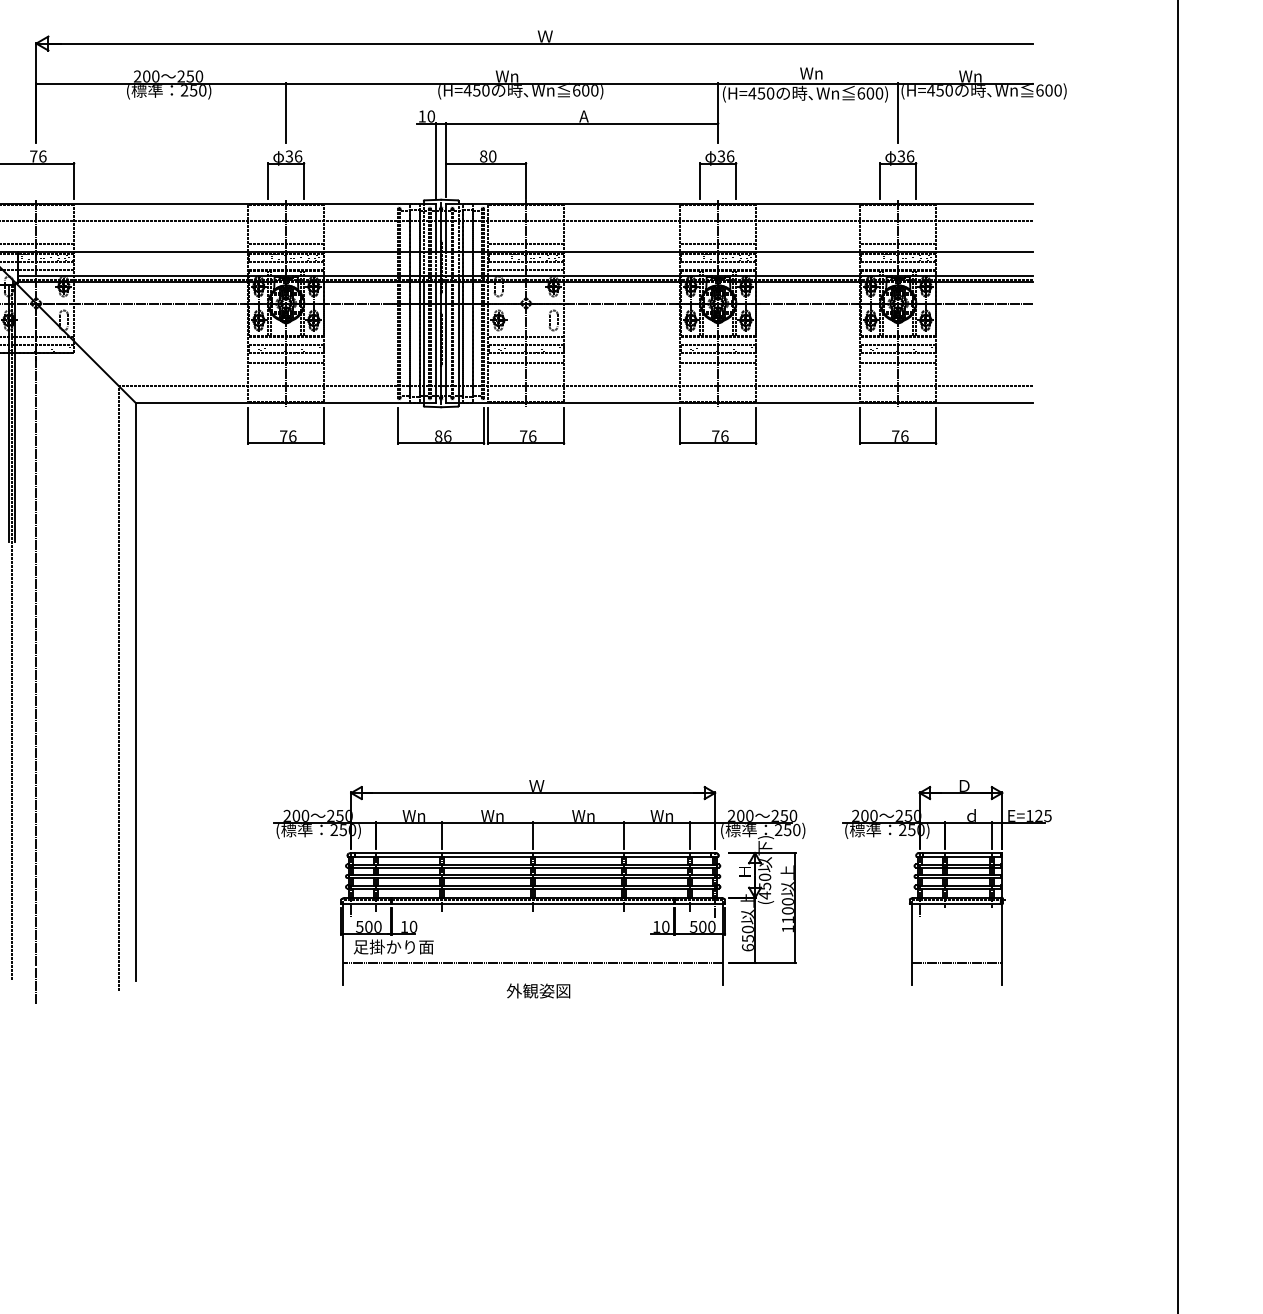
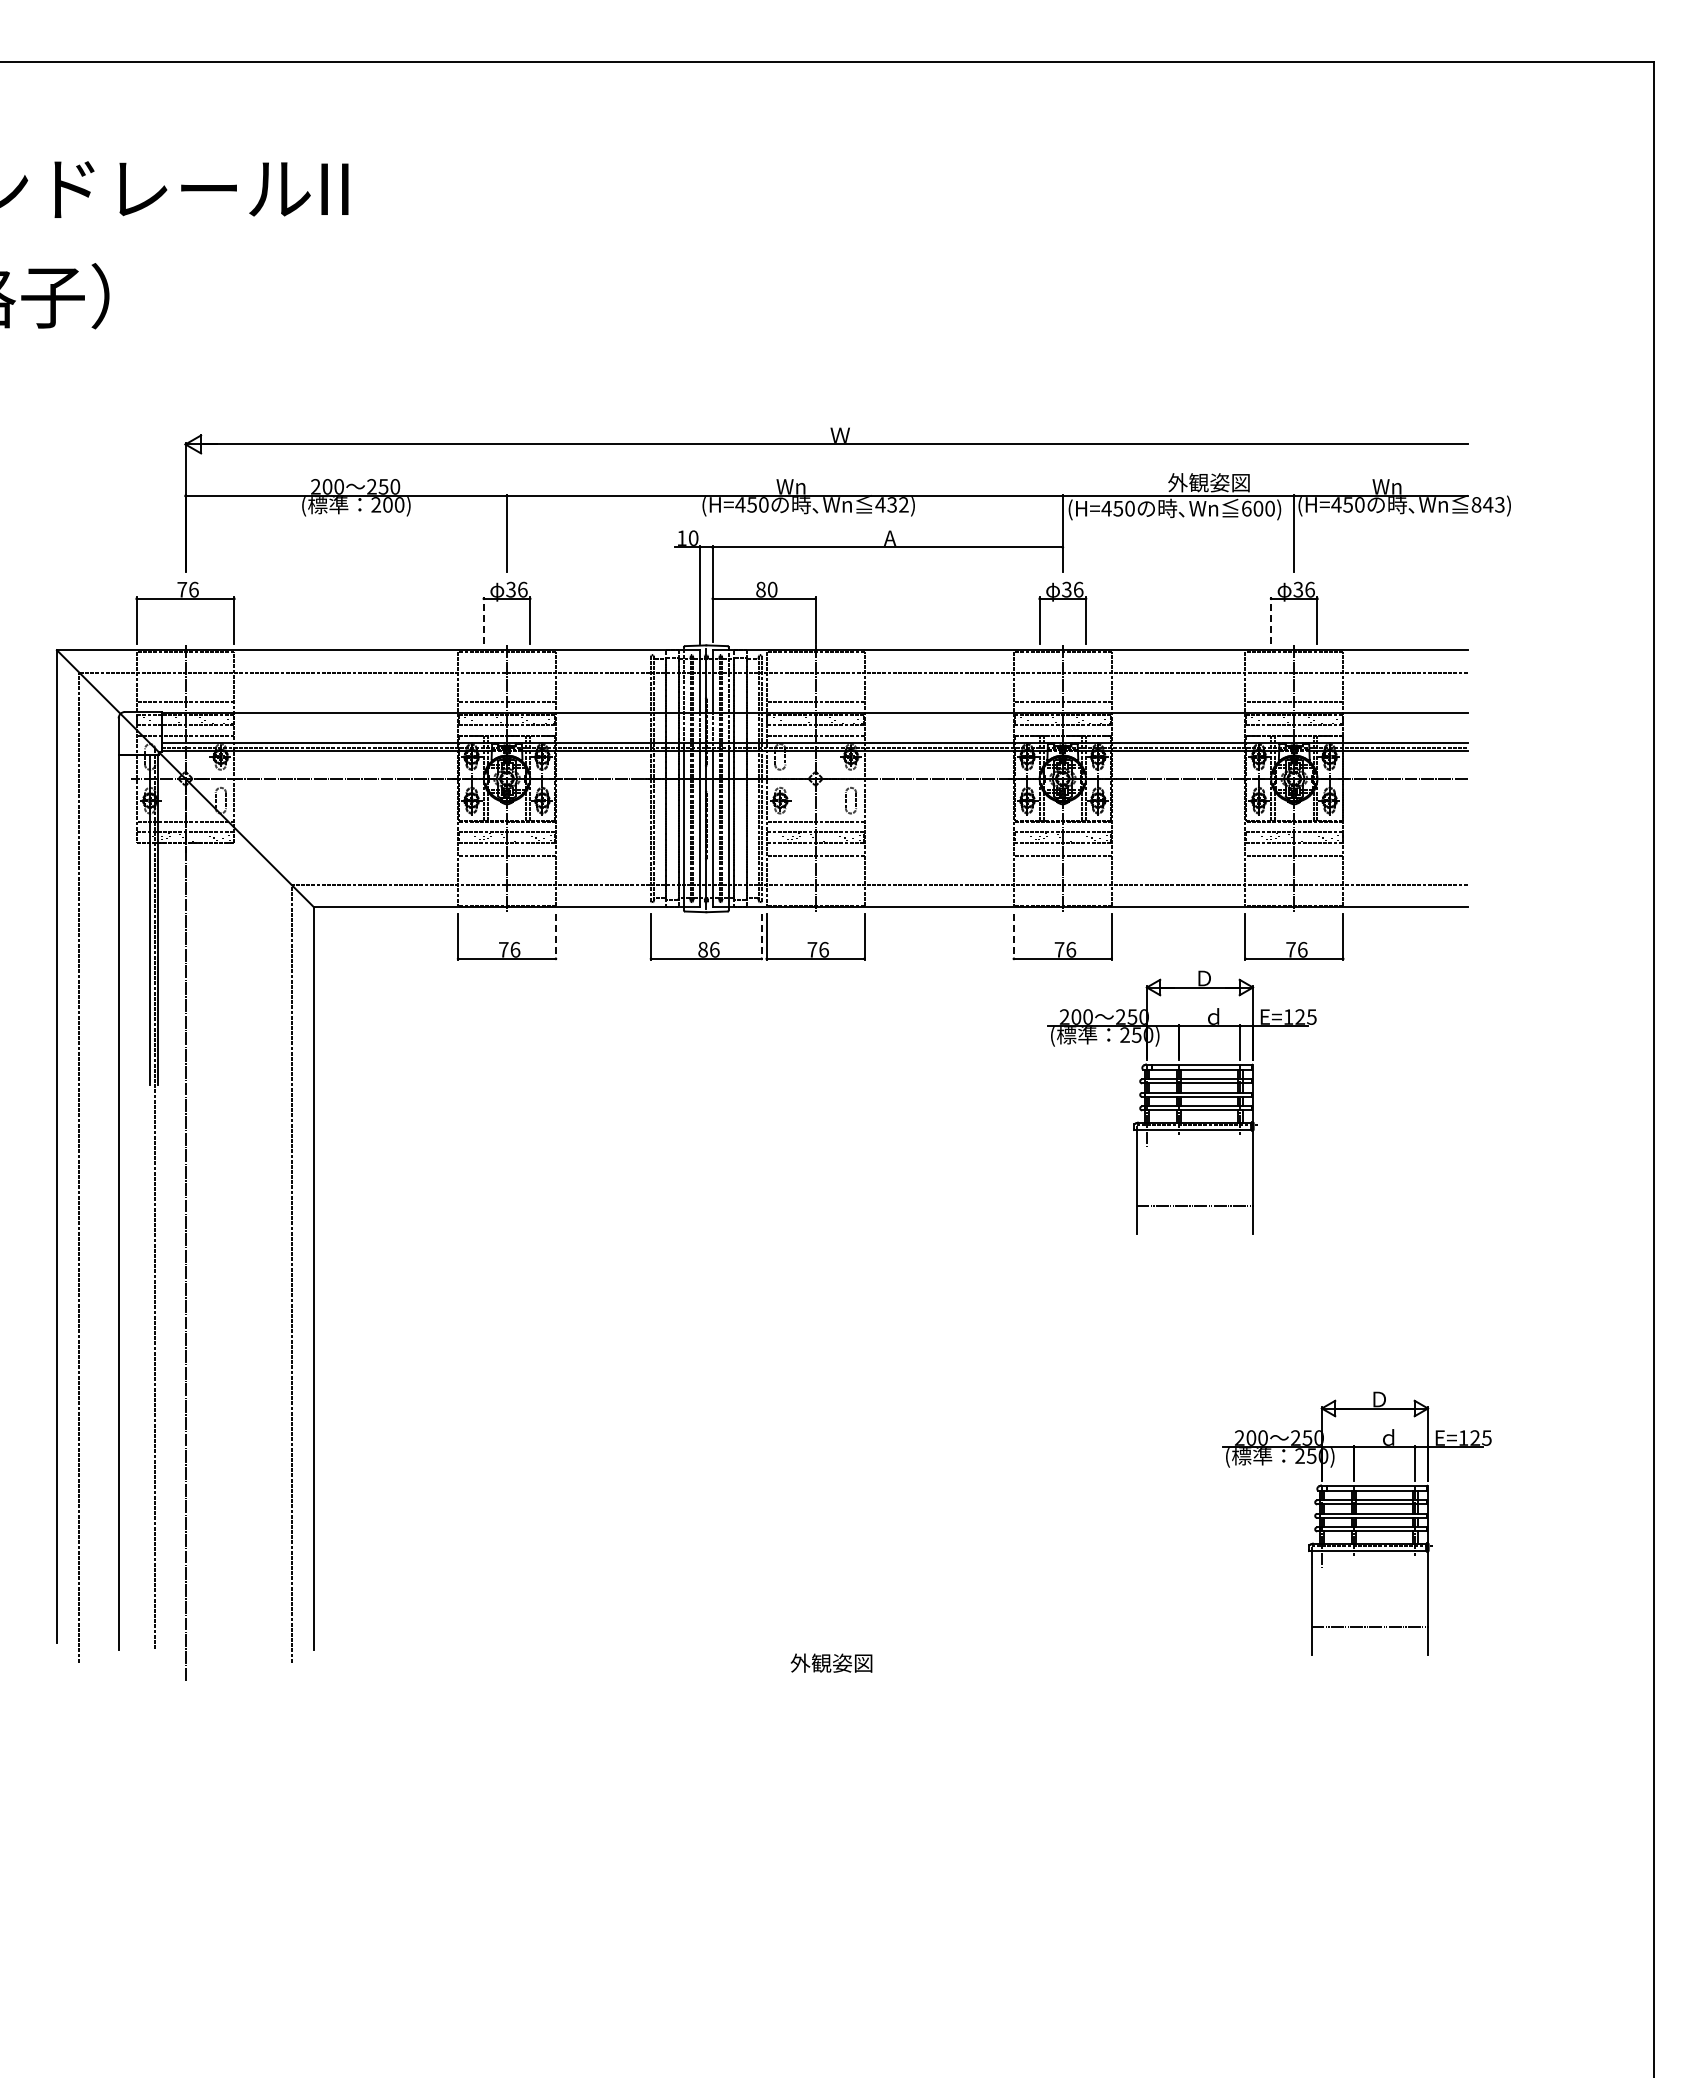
text: (831, 73) -> (1208, 482), Wn -> 外観姿図
text: (193, 90) -> (387, 504), 250) -> 200)
text: (585, 90) -> (891, 504), 600) -> 432)
text: (1048, 90) -> (1487, 504), 600) -> 843)
line: (267, 180) -> (483, 620), solid -> dashed
line: (880, 180) -> (1271, 620), solid -> dashed
line: (323, 426) -> (555, 937), solid -> dashed
line: (484, 426) -> (761, 937), solid -> dashed
line: (679, 426) -> (1013, 937), solid -> dashed
part: (810, 555) -> (1181, 1102), added
part: (539, 882) -> (832, 1523), removed

